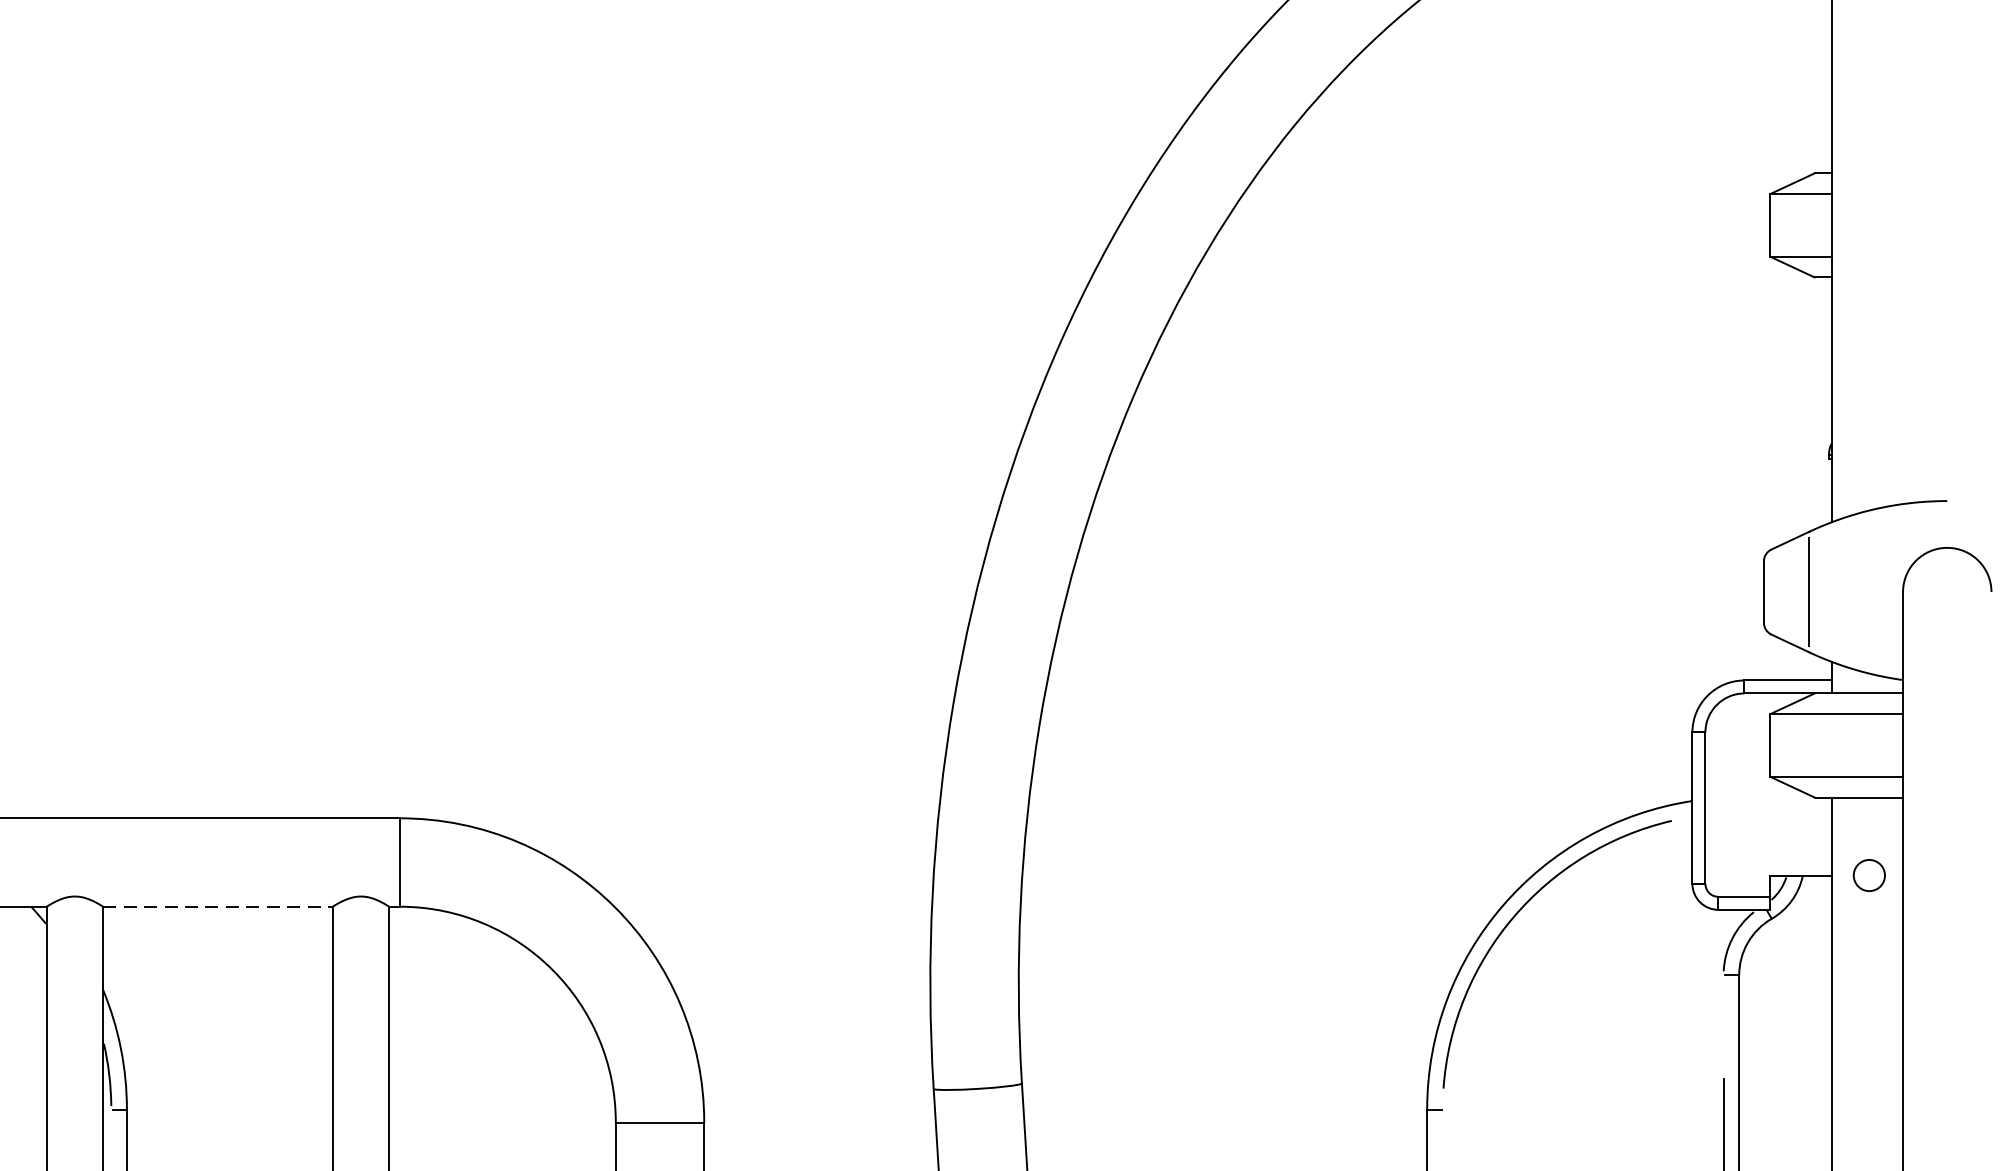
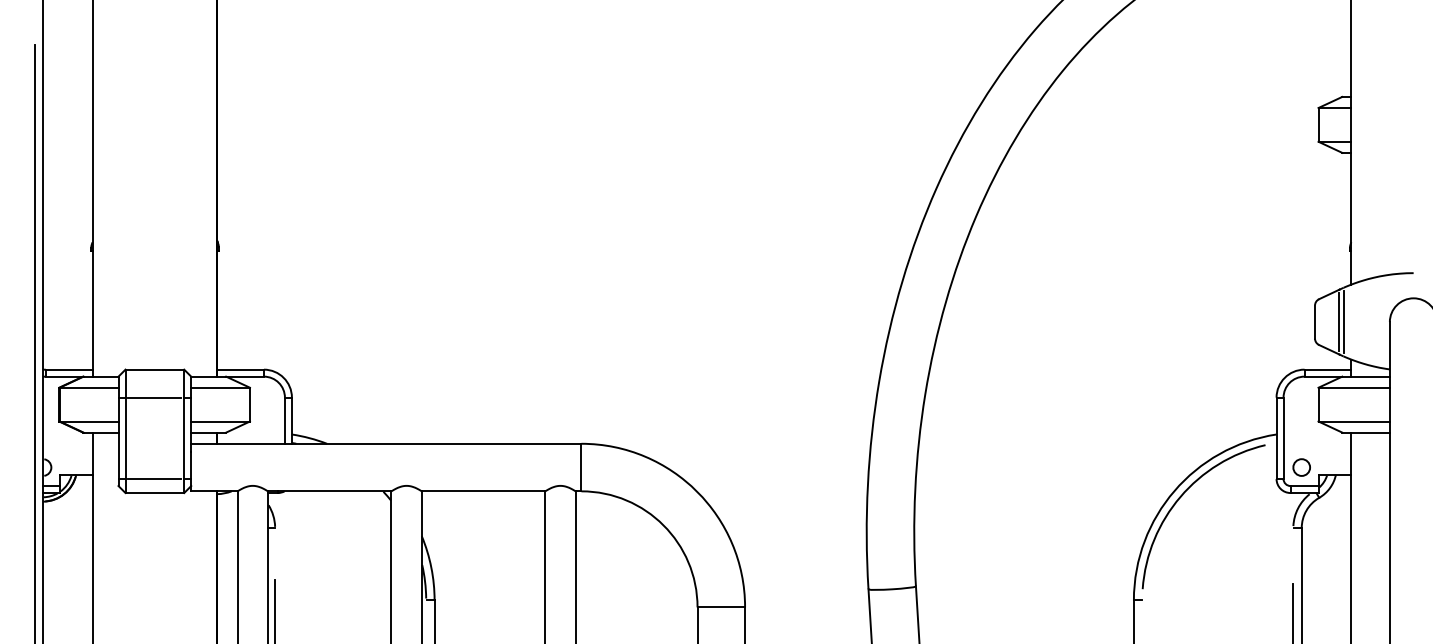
line: (1816, 590) -> (1343, 321), added
circle: (1868, 875) -> (1301, 467), moved
line: (217, 907) -> (483, 491), dashed -> solid

